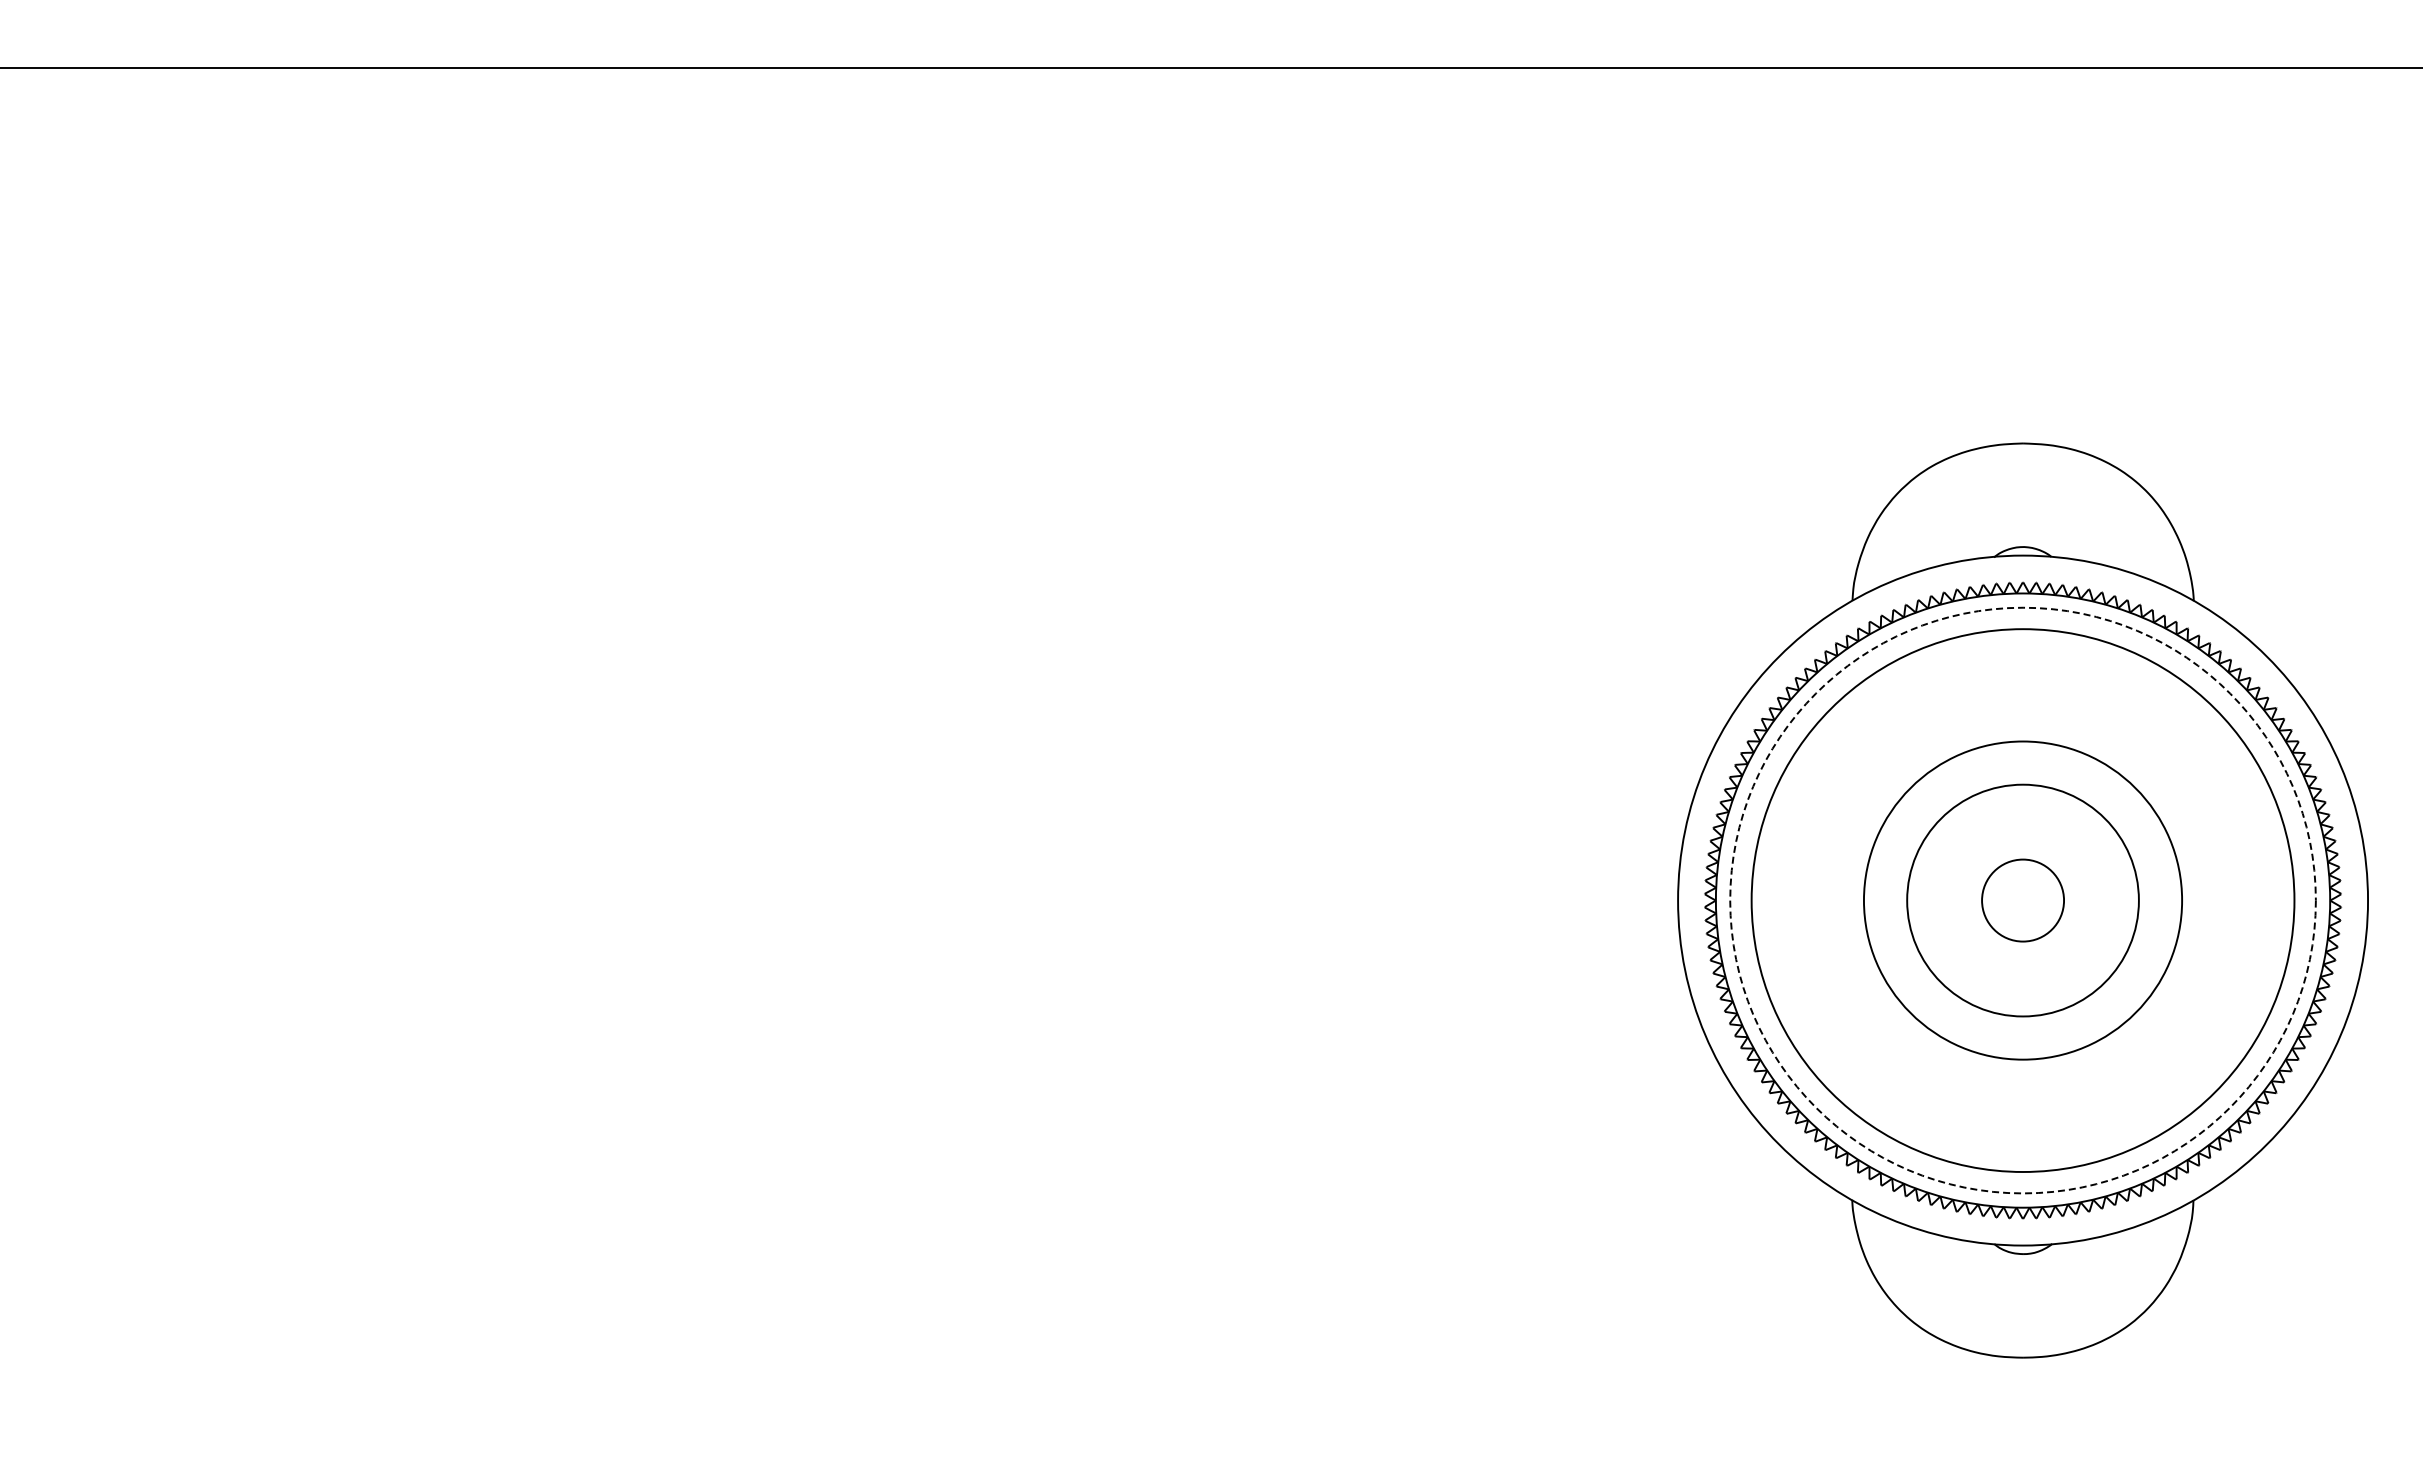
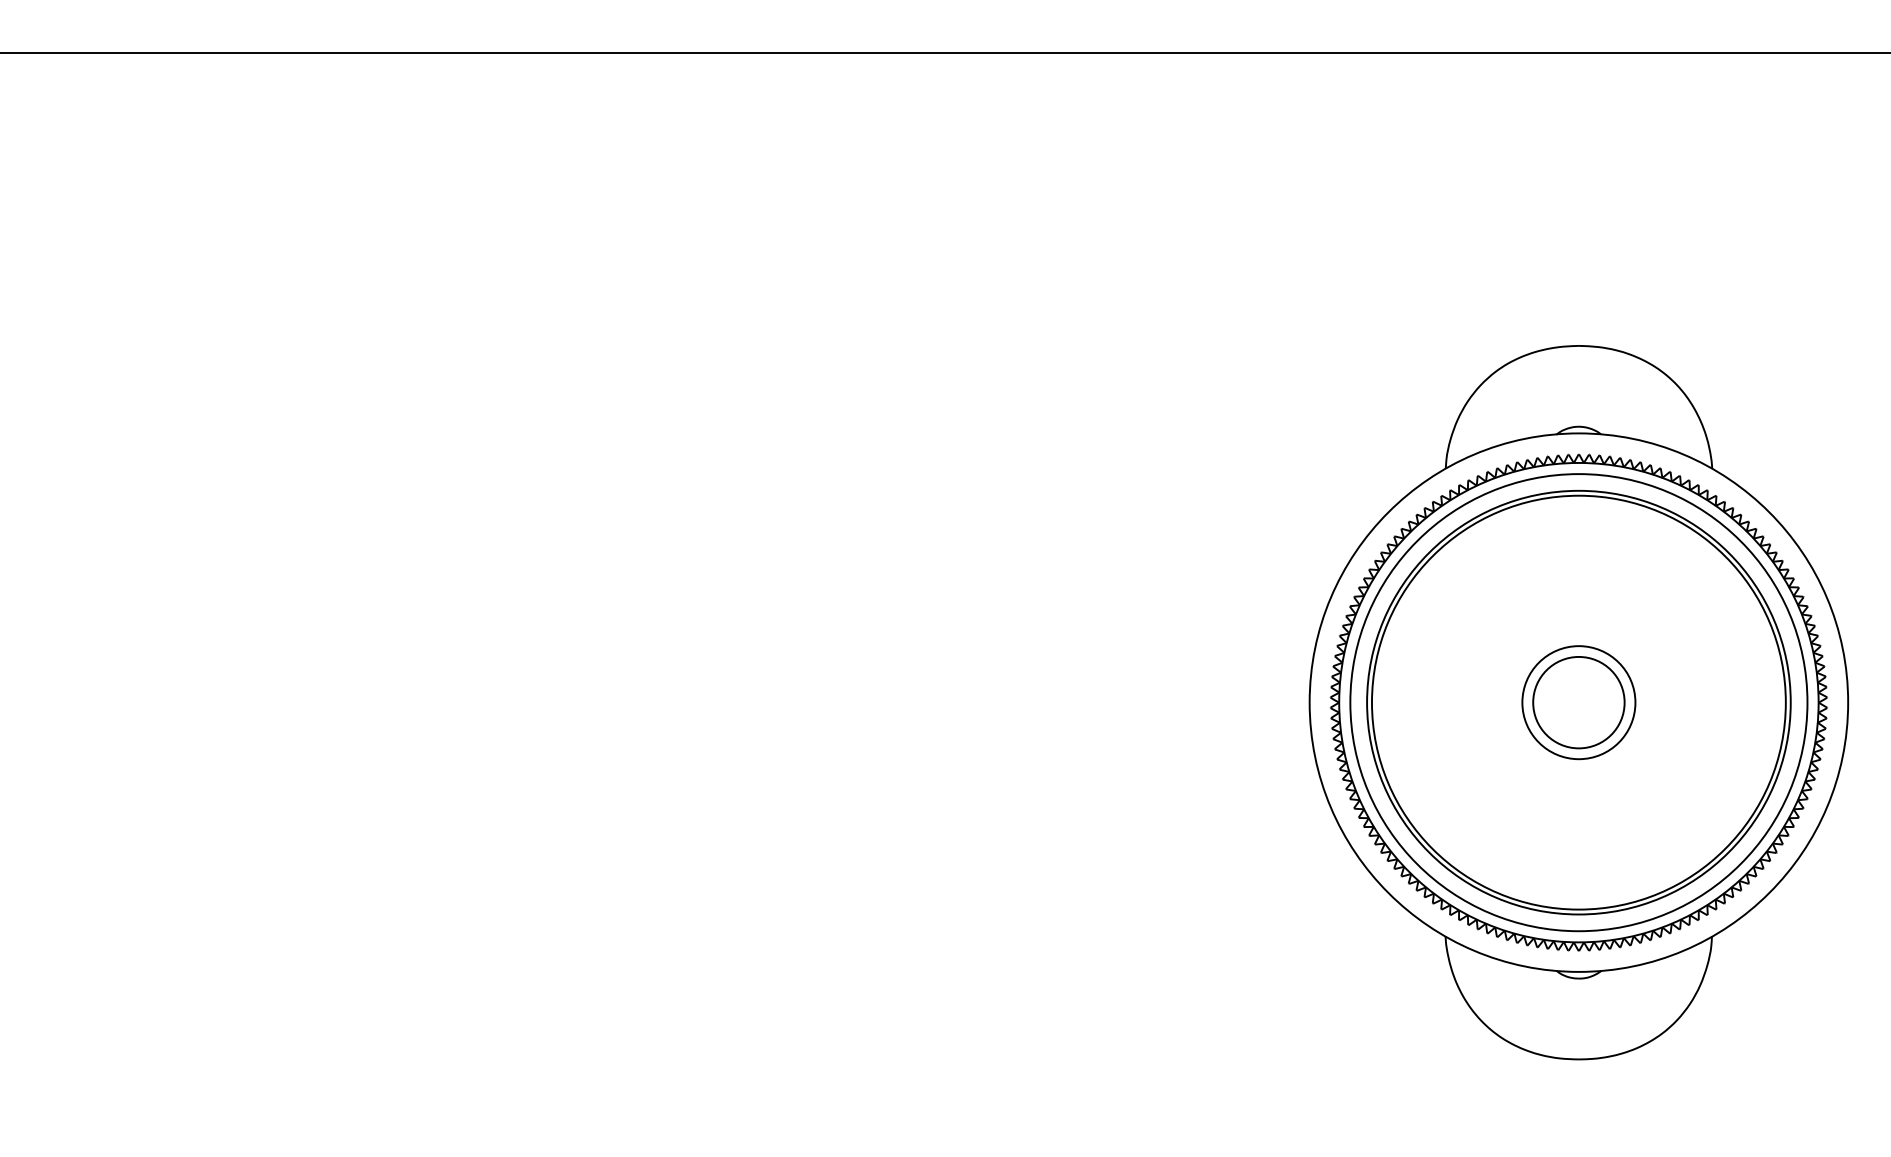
circle: (2022, 900) -> (1578, 702), dashed -> solid
circle: (2022, 900) -> (1578, 702), size x0.62
circle: (2022, 900) -> (1578, 702), size x1.43
circle: (2022, 900) -> (1578, 702), size x1.67

